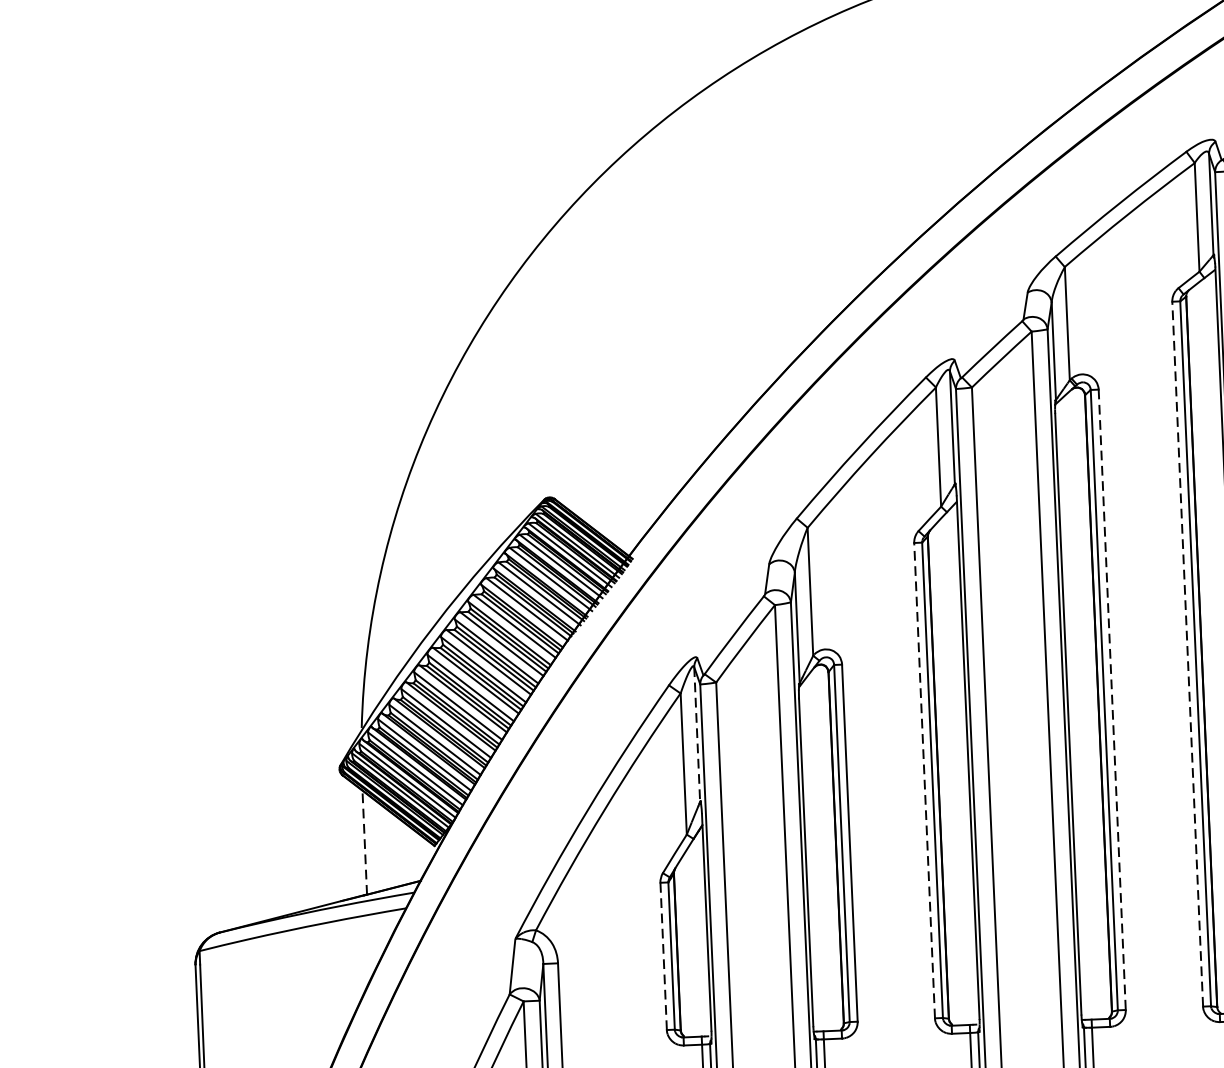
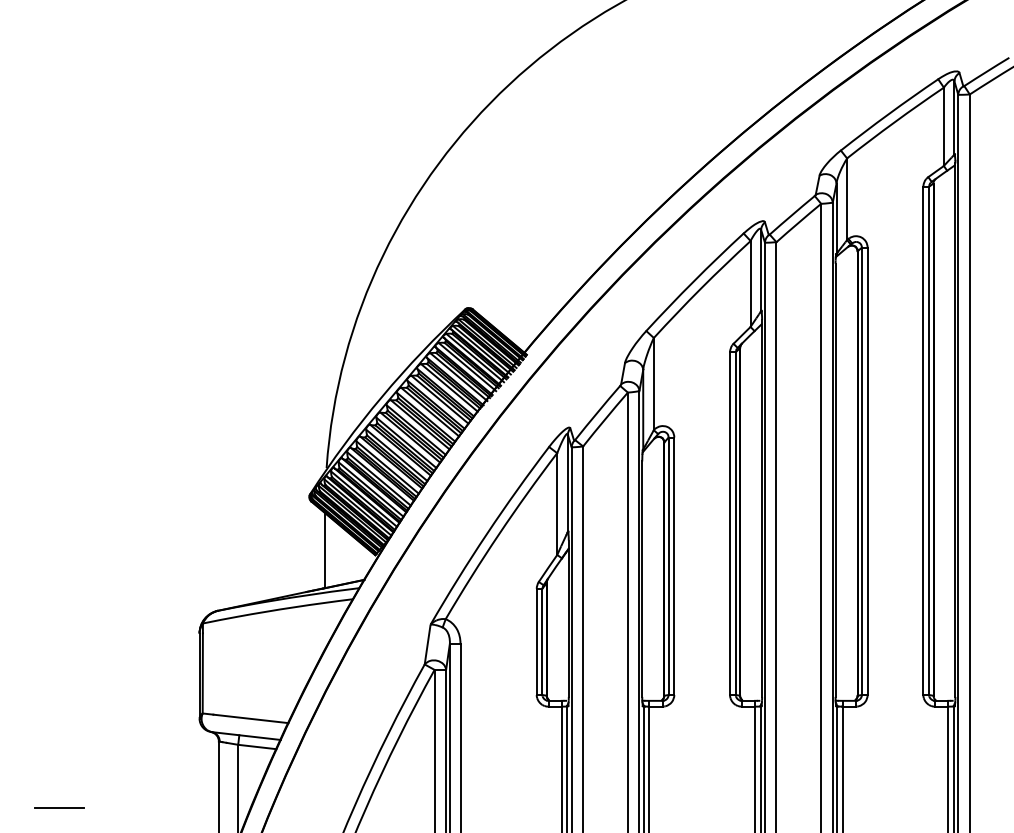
line: (1187, 653) -> (923, 440), dashed -> solid
line: (1112, 700) -> (867, 471), dashed -> solid
line: (696, 734) -> (567, 483), dashed -> solid
line: (925, 780) -> (730, 523), dashed -> solid
line: (365, 842) -> (325, 550), dashed -> solid
line: (663, 955) -> (536, 641), dashed -> solid

